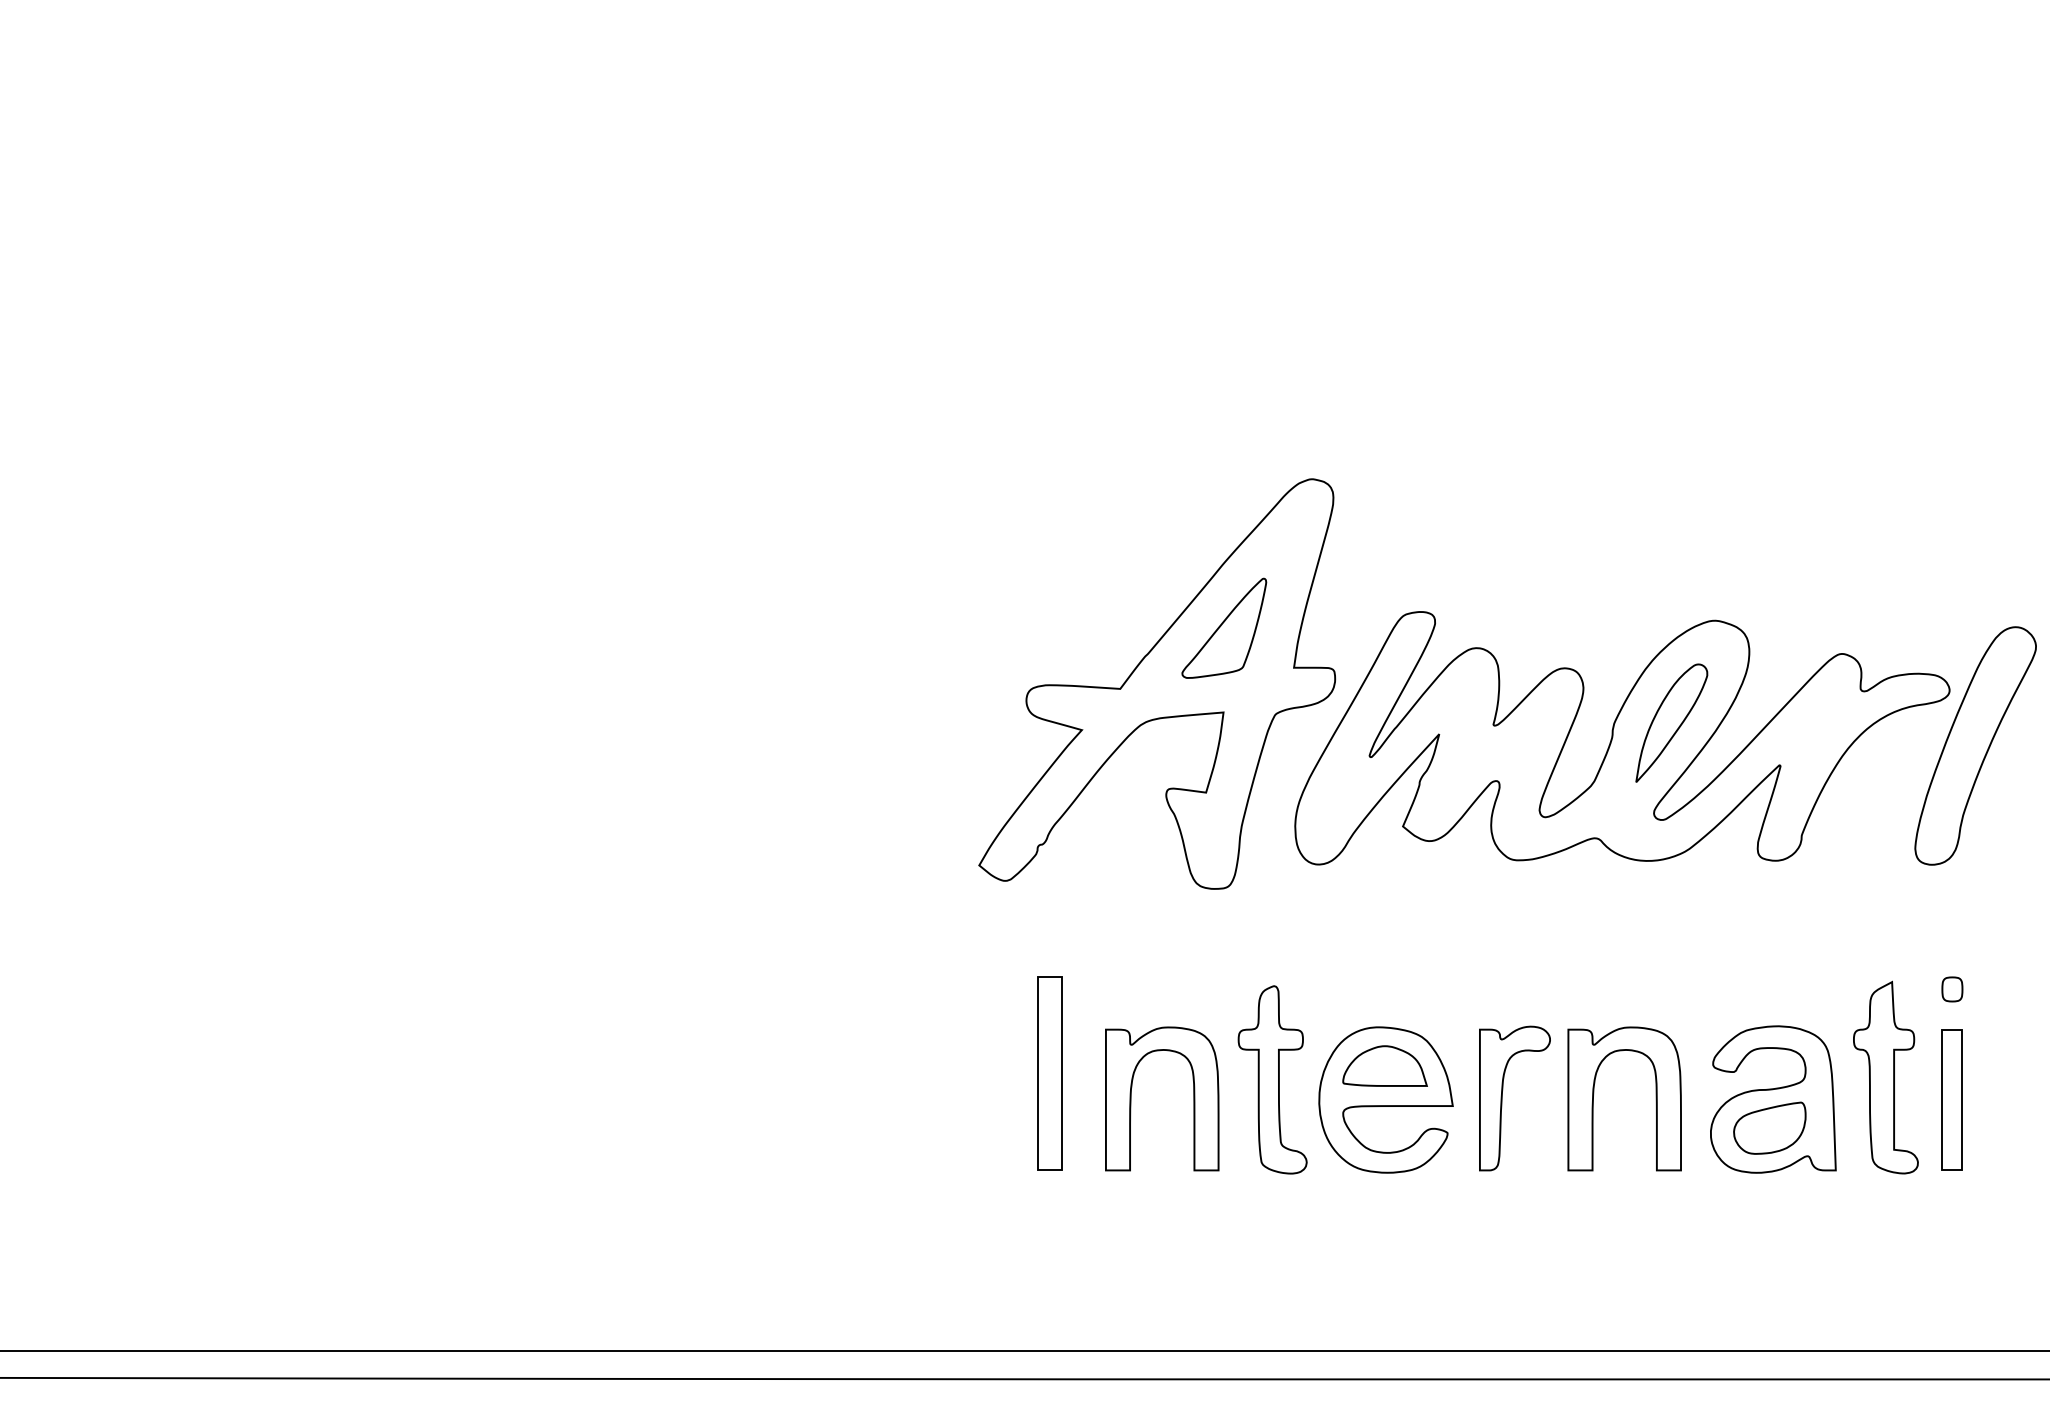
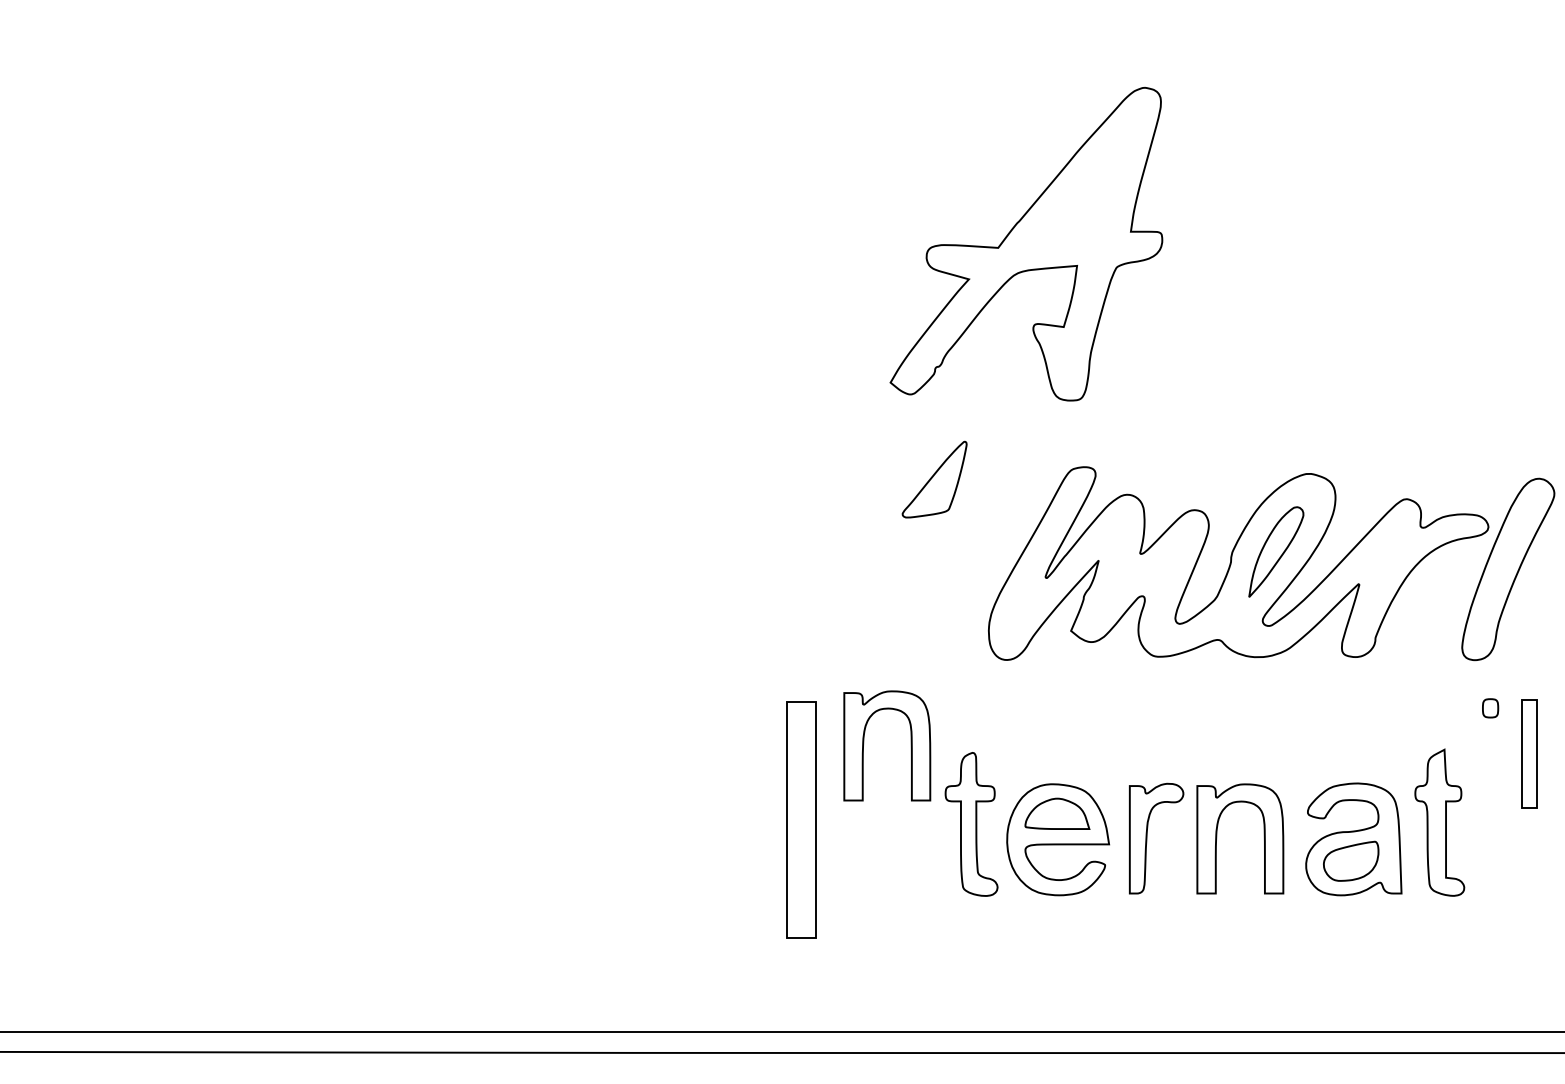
part: (1157, 684) -> (1026, 244), moved
part: (1952, 989) -> (1490, 708), moved
part: (1049, 1073) -> (801, 819), size x1.6
part: (1192, 1098) -> (910, 745), moved
part: (1952, 1099) -> (1529, 753), moved

